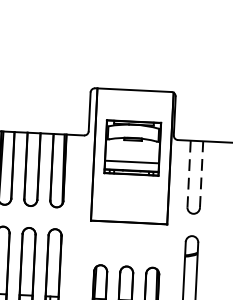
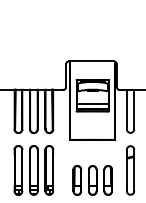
line: (188, 174) -> (126, 109), dashed -> solid
line: (201, 174) -> (134, 109), dashed -> solid

